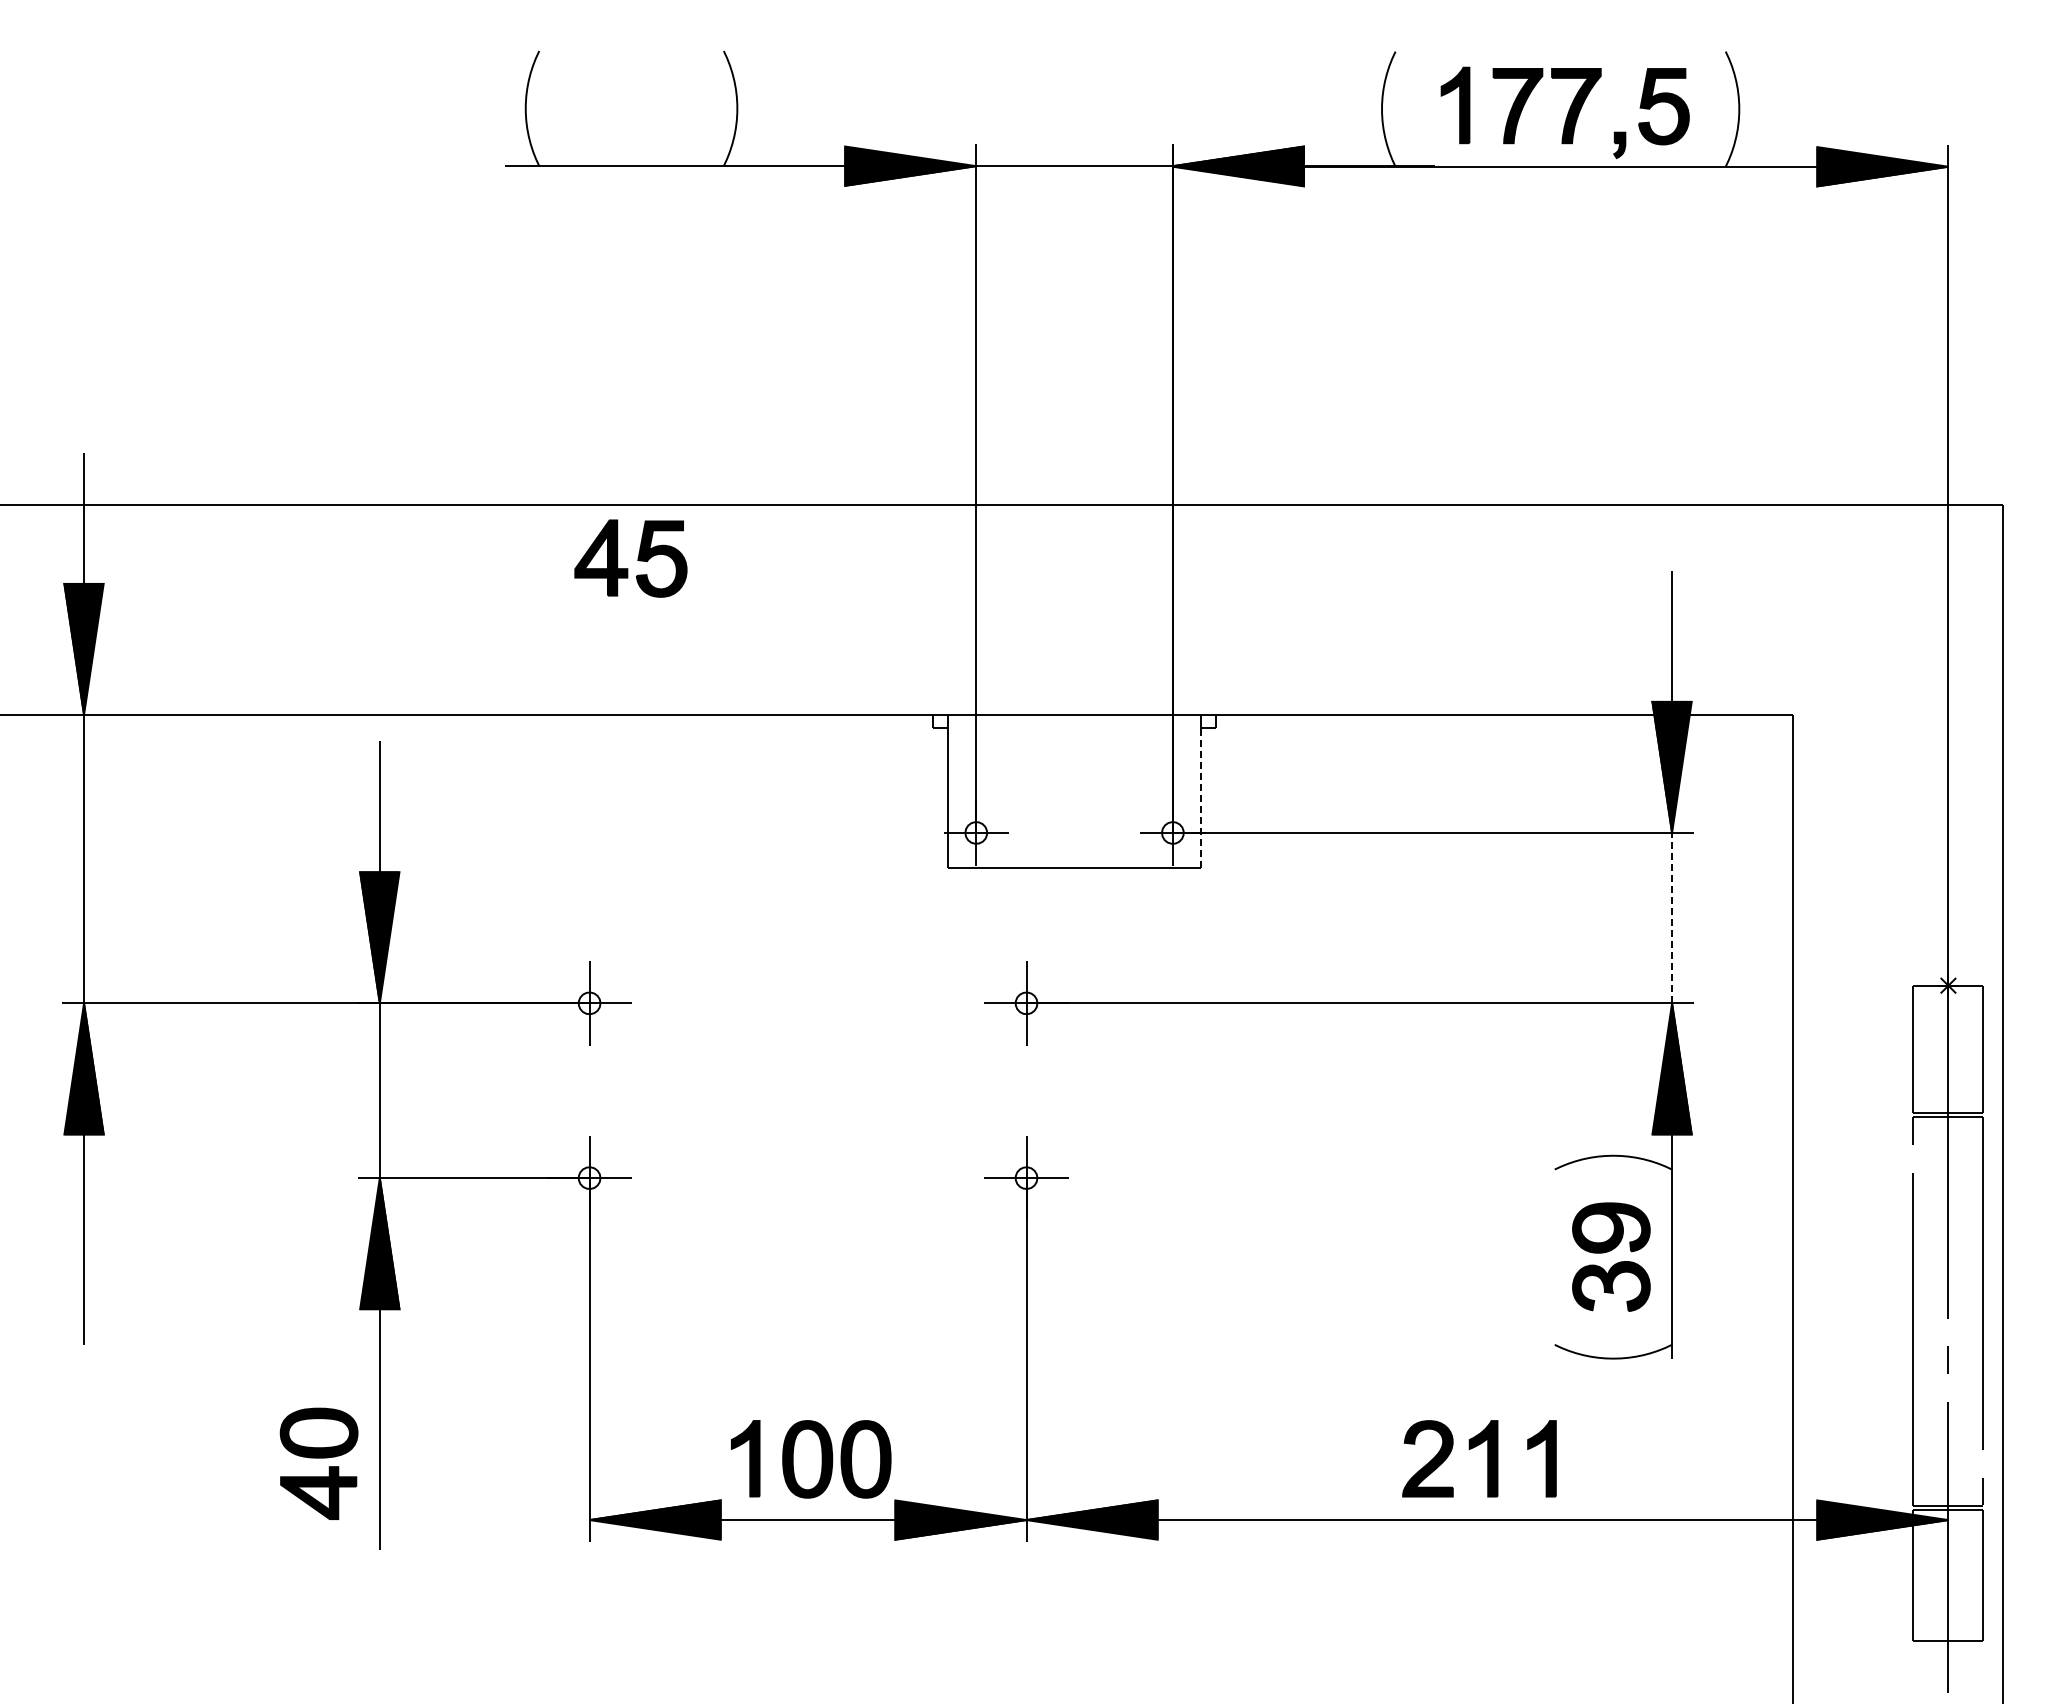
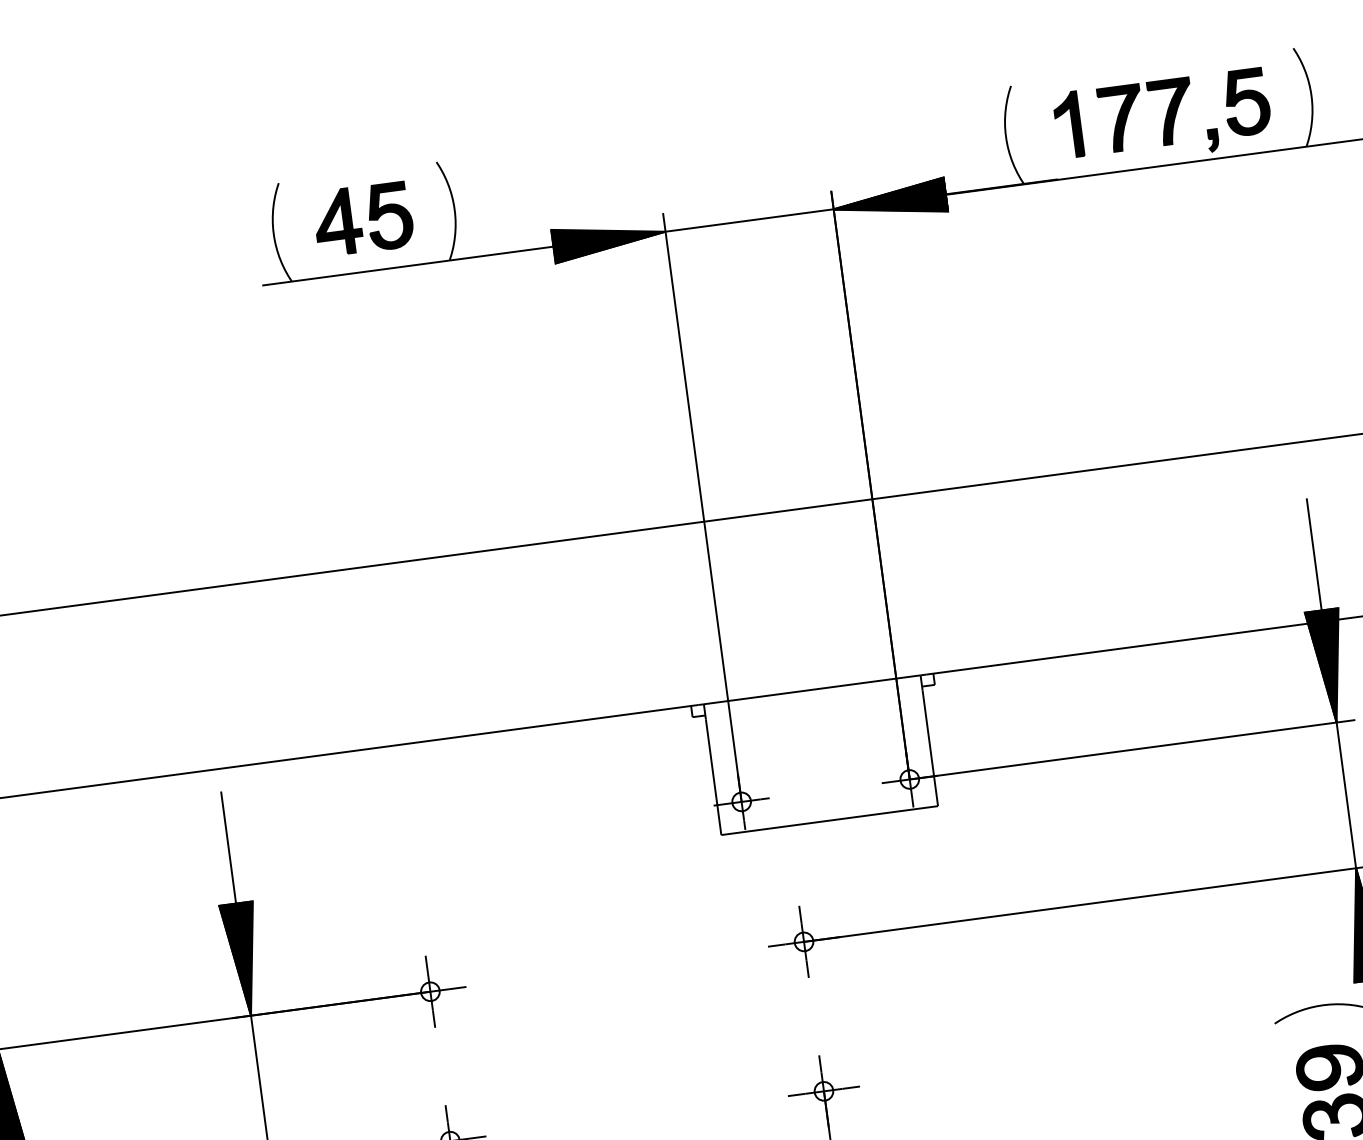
part: (637, 558) -> (368, 218), moved
line: (1201, 800) -> (930, 748), dashed -> solid
line: (1672, 917) -> (1346, 794), dashed -> solid

